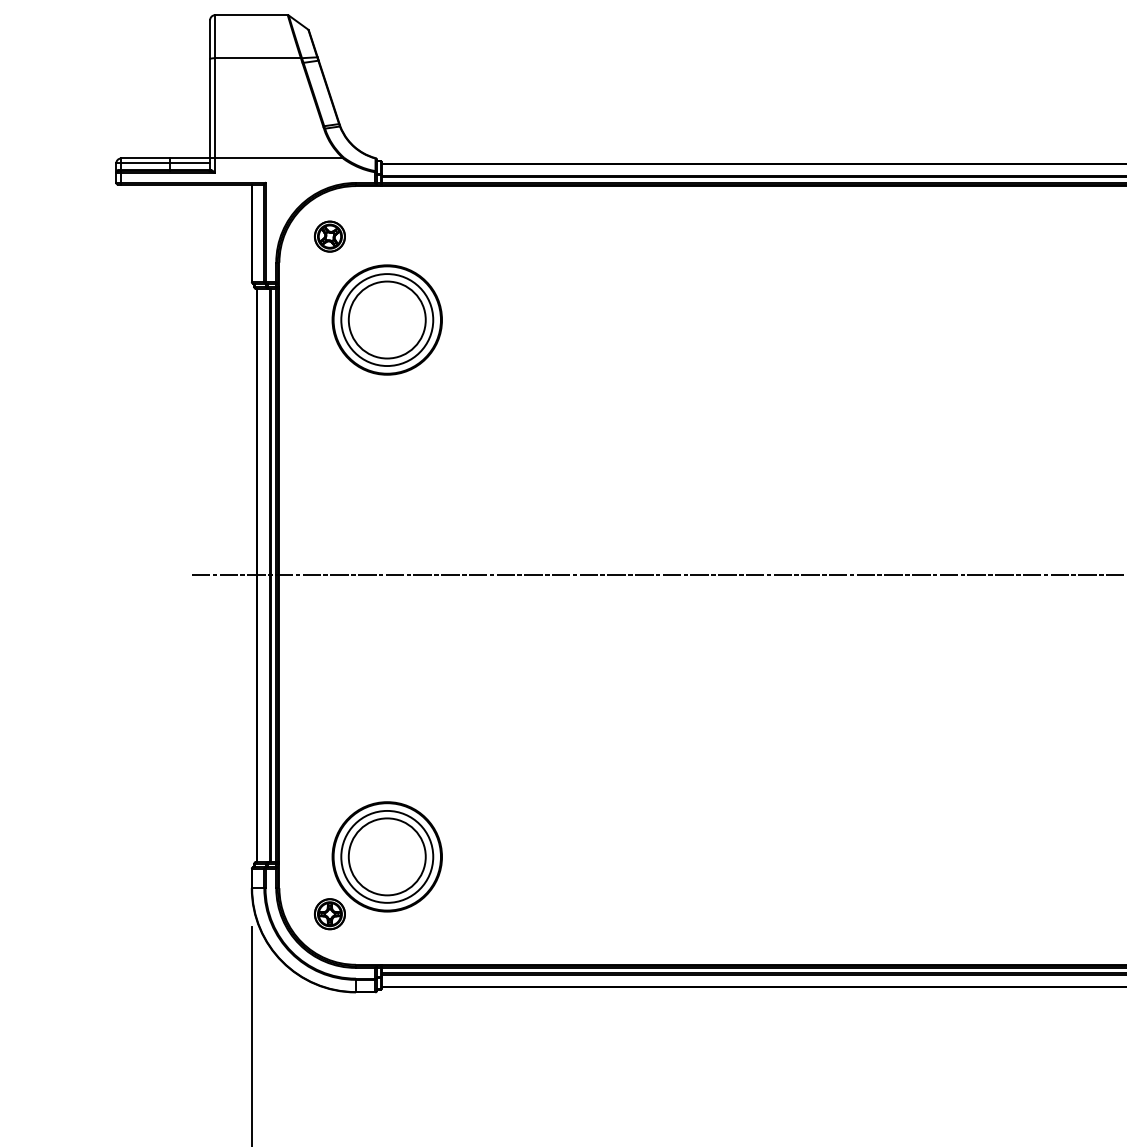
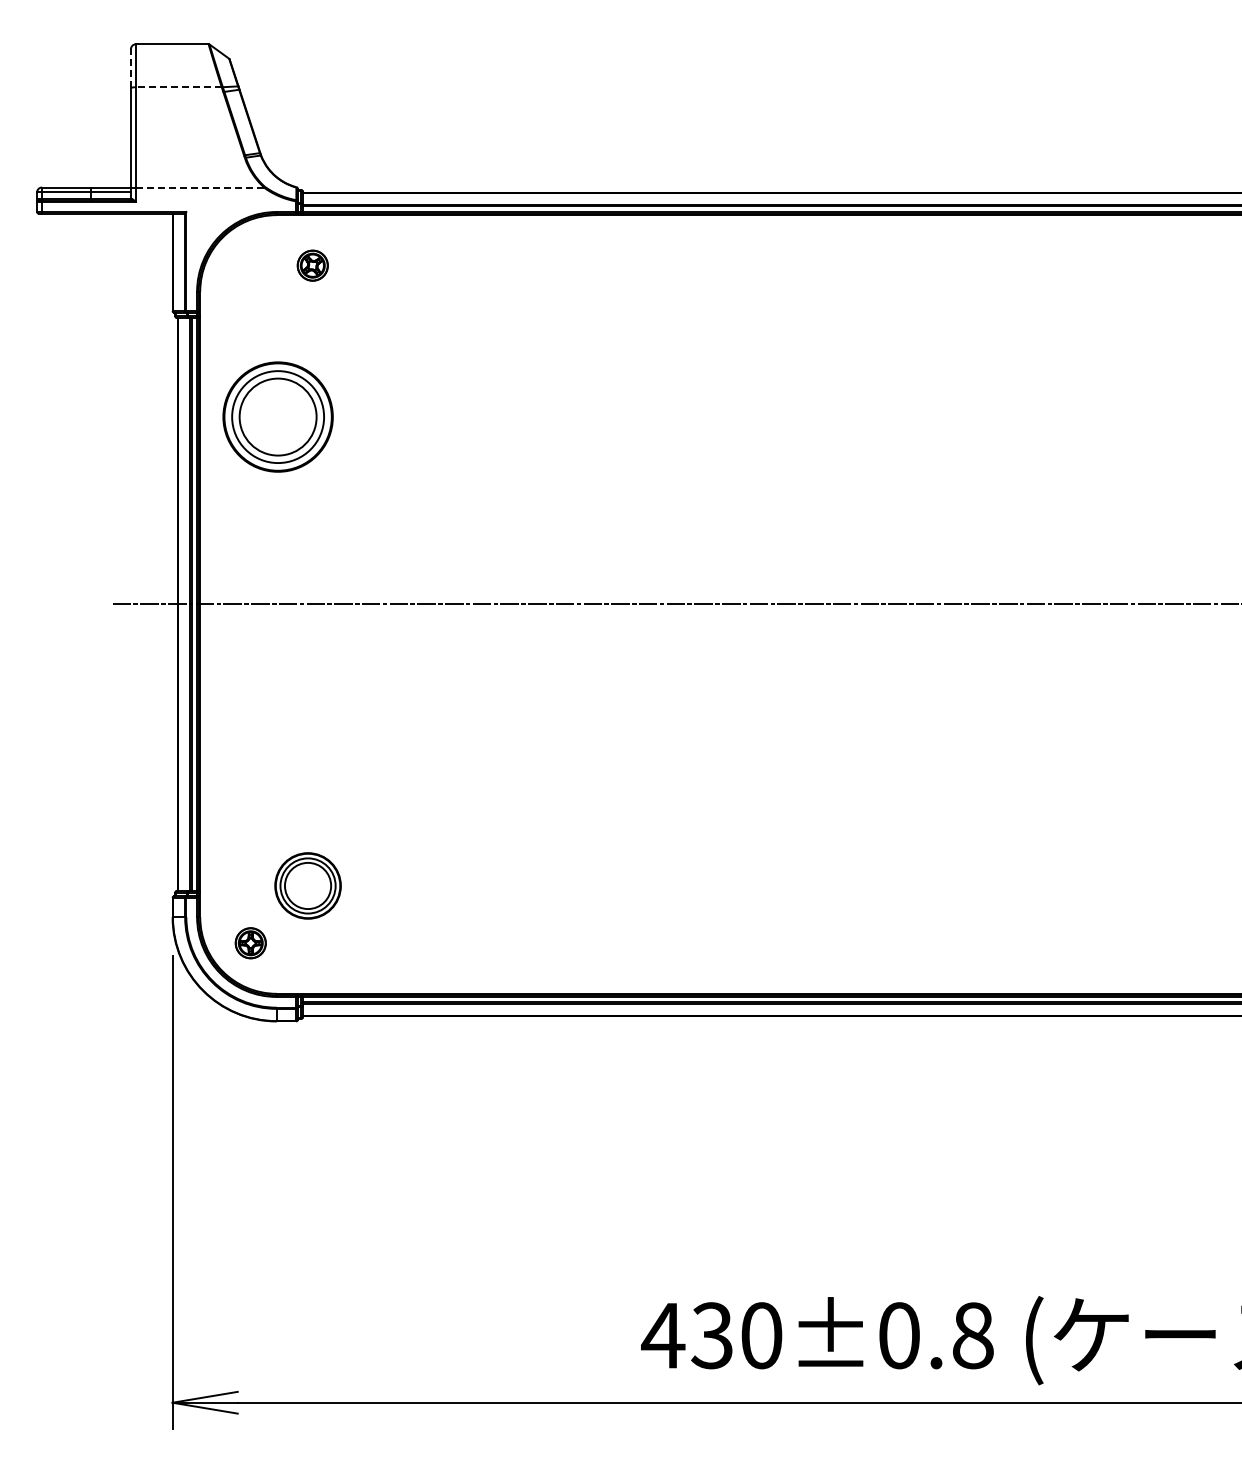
line: (209, 39) -> (130, 68), solid -> dashed
line: (257, 58) -> (178, 87), solid -> dashed
line: (279, 158) -> (200, 187), solid -> dashed
part: (329, 236) -> (312, 265), moved
part: (386, 319) -> (277, 416), moved
part: (386, 856) -> (307, 885), size x0.6

